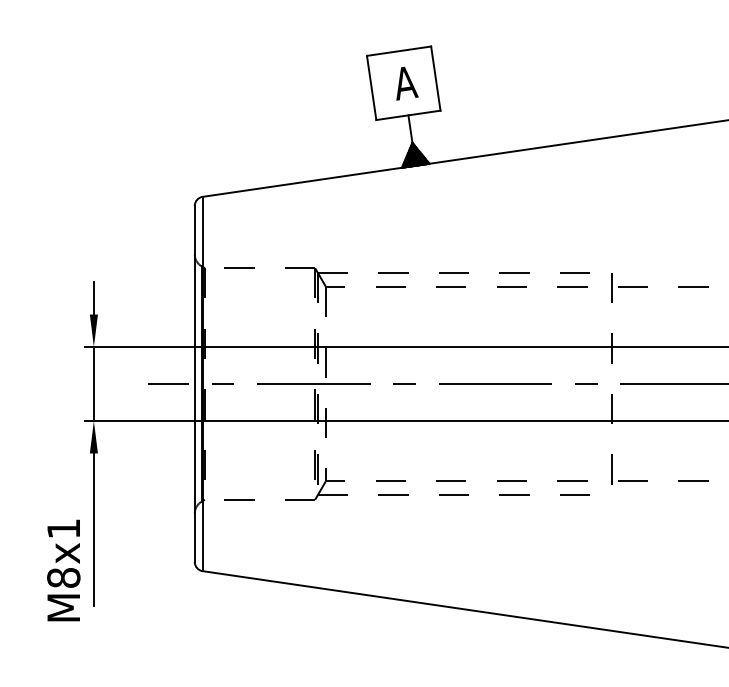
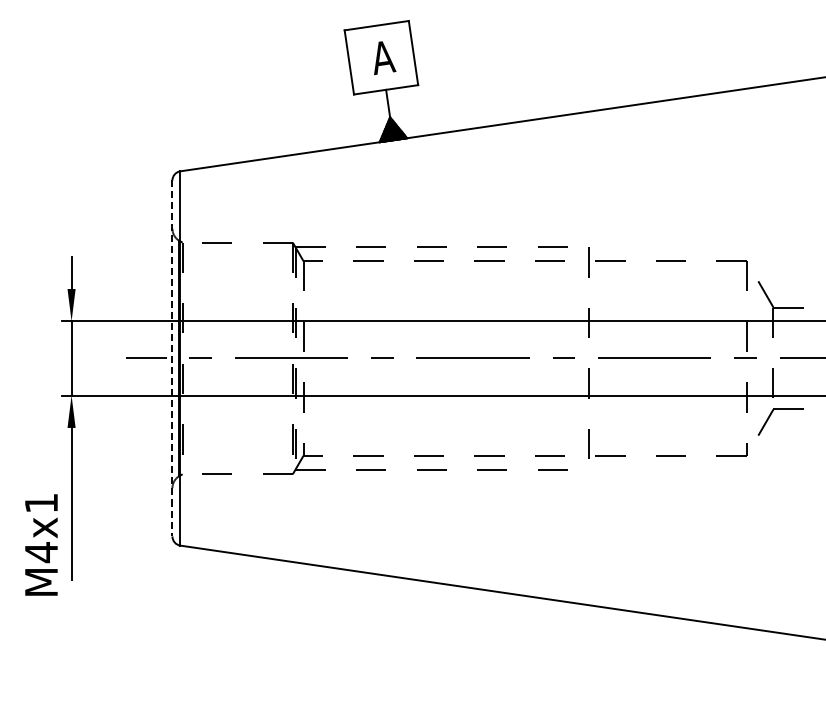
line: (194, 384) -> (172, 358), solid -> dashed
text: (63, 578) -> (41, 552), M8x1 -> M4x1

